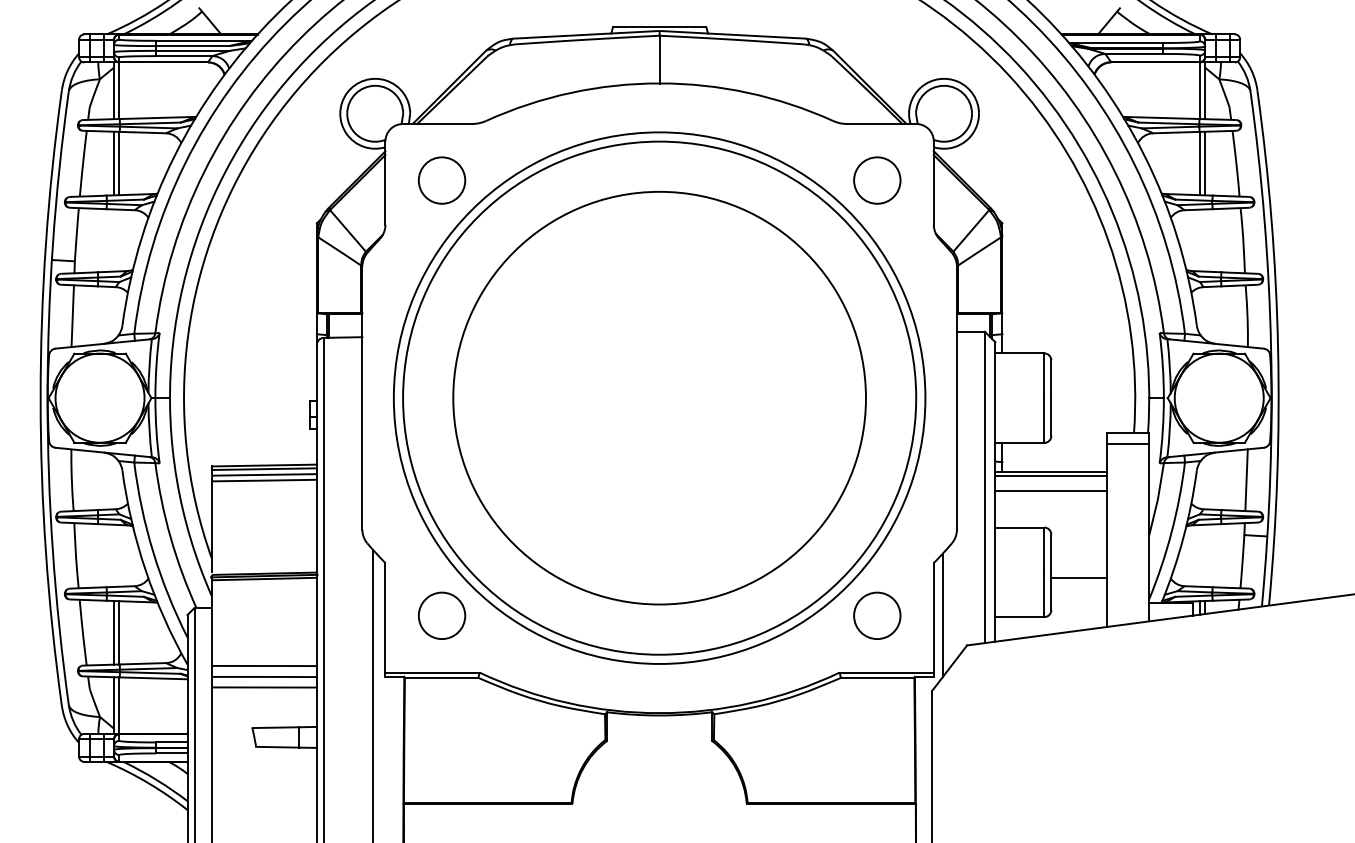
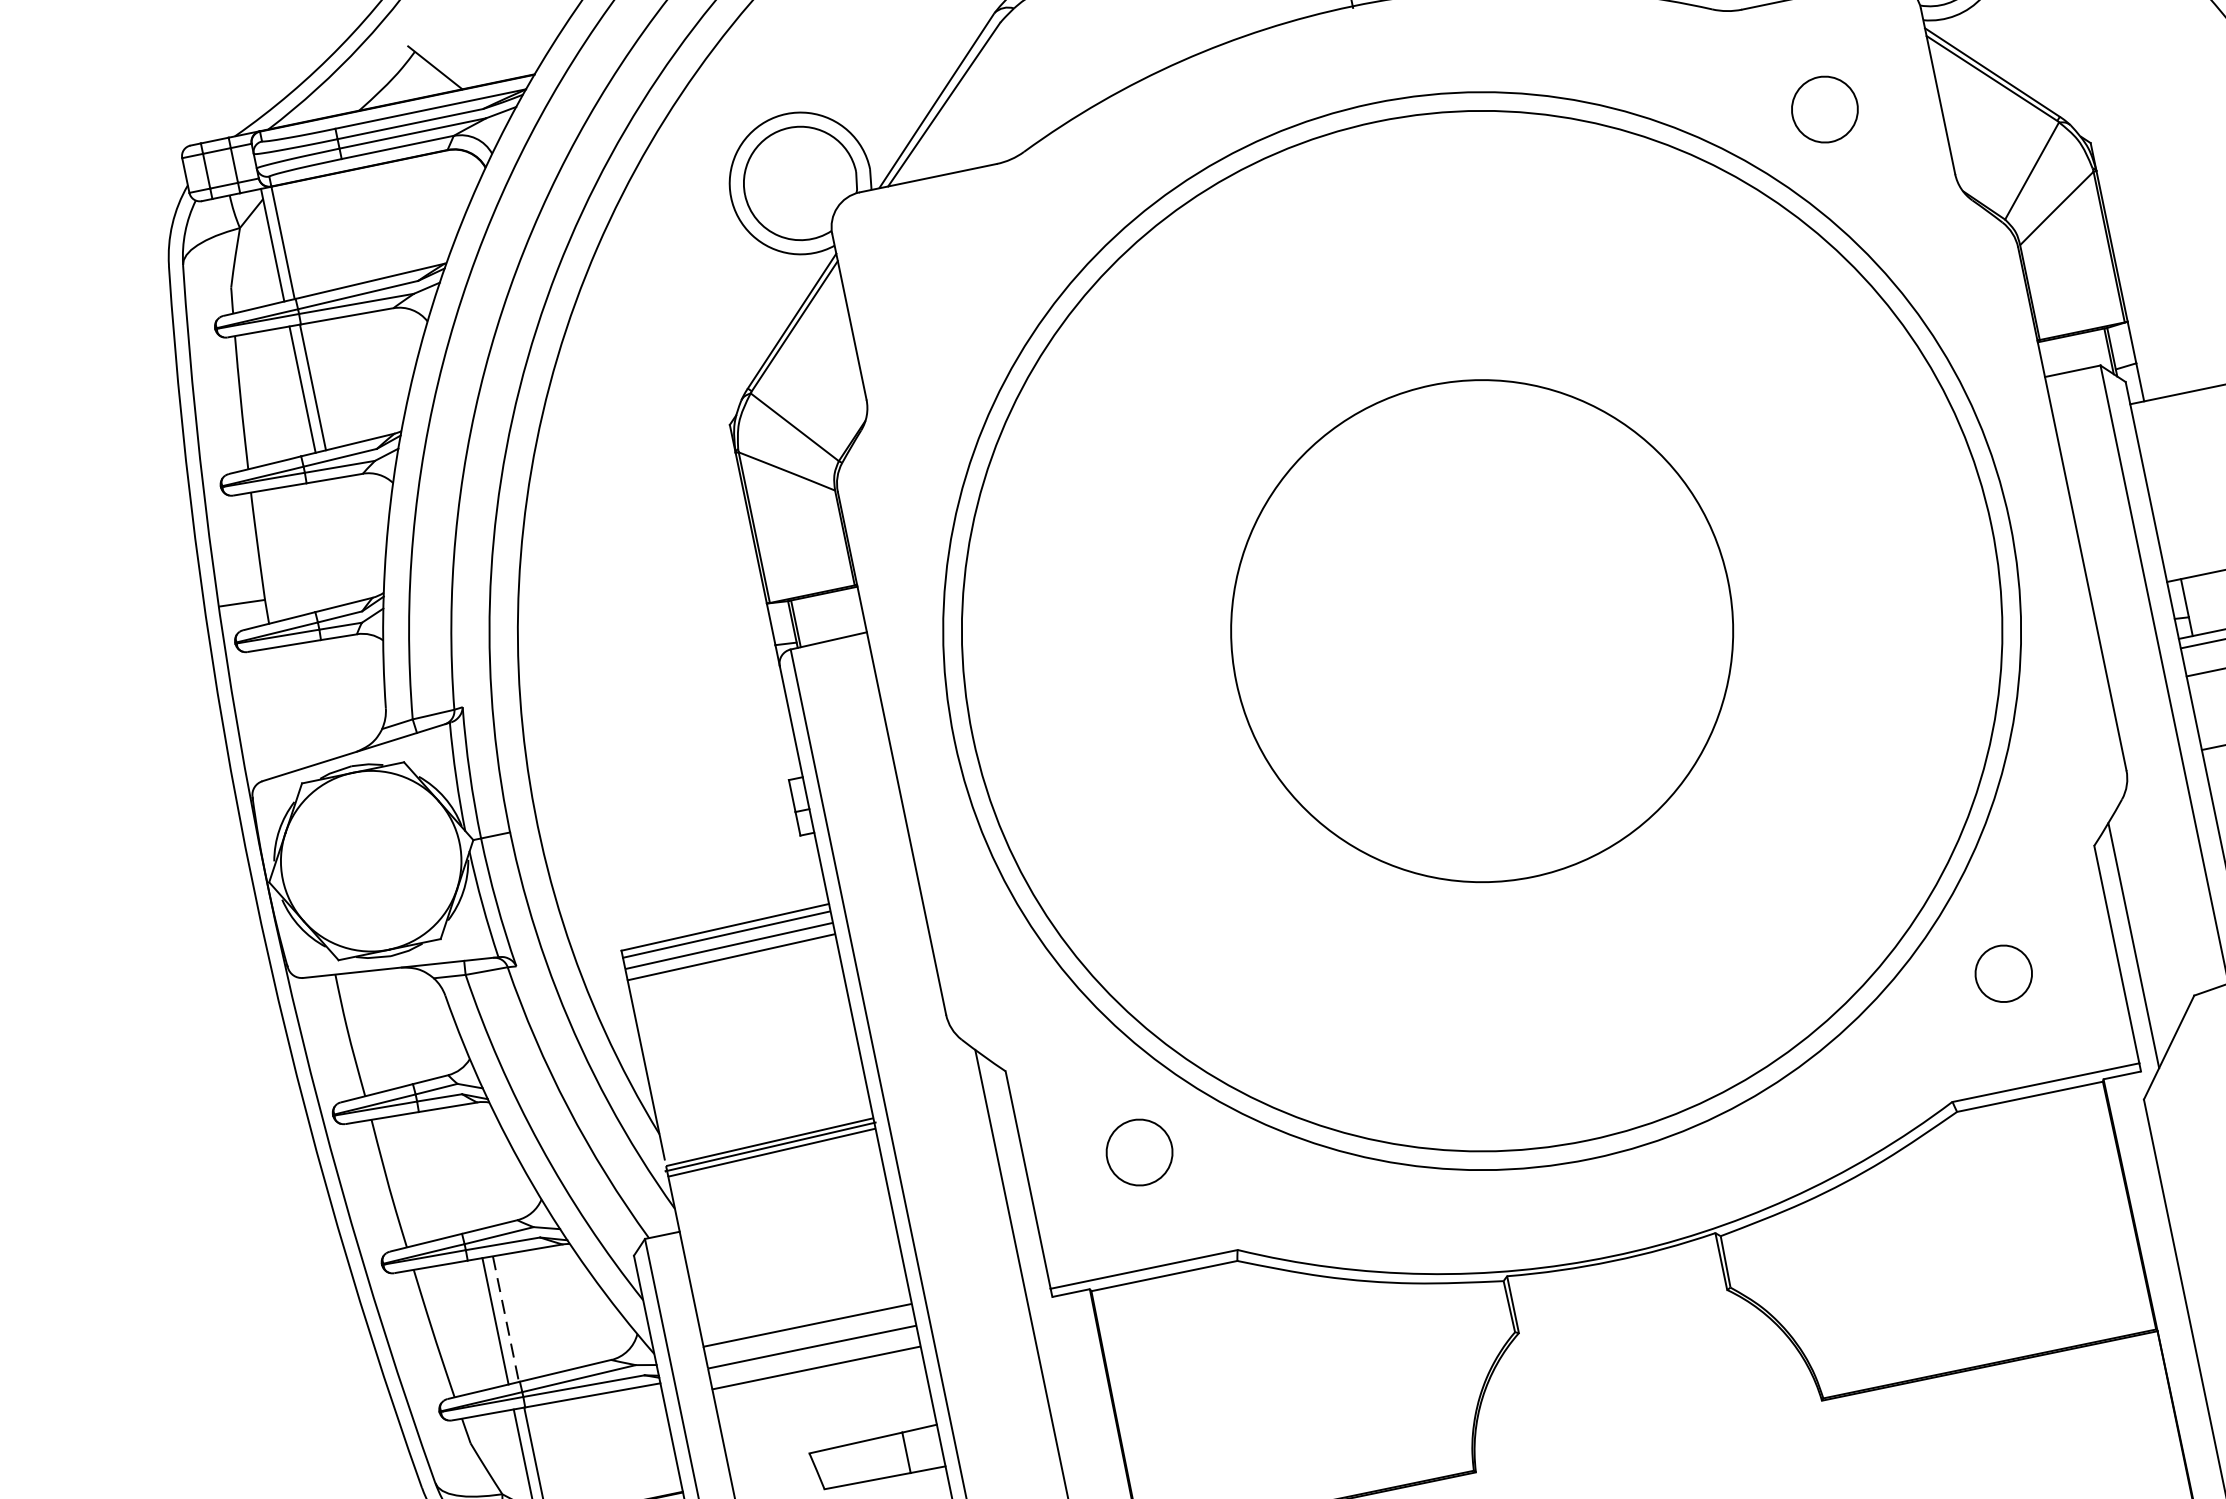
circle: (441, 180) -> (959, 288), removed
circle: (877, 180) -> (1825, 109), size x0.7
line: (72, 316) -> (282, 710), removed
circle: (659, 397) -> (1481, 629), size x0.6
circle: (441, 615) -> (1138, 1152), size x0.7
circle: (877, 615) -> (2004, 973), size x0.6
line: (119, 632) -> (506, 1318), solid -> dashed

